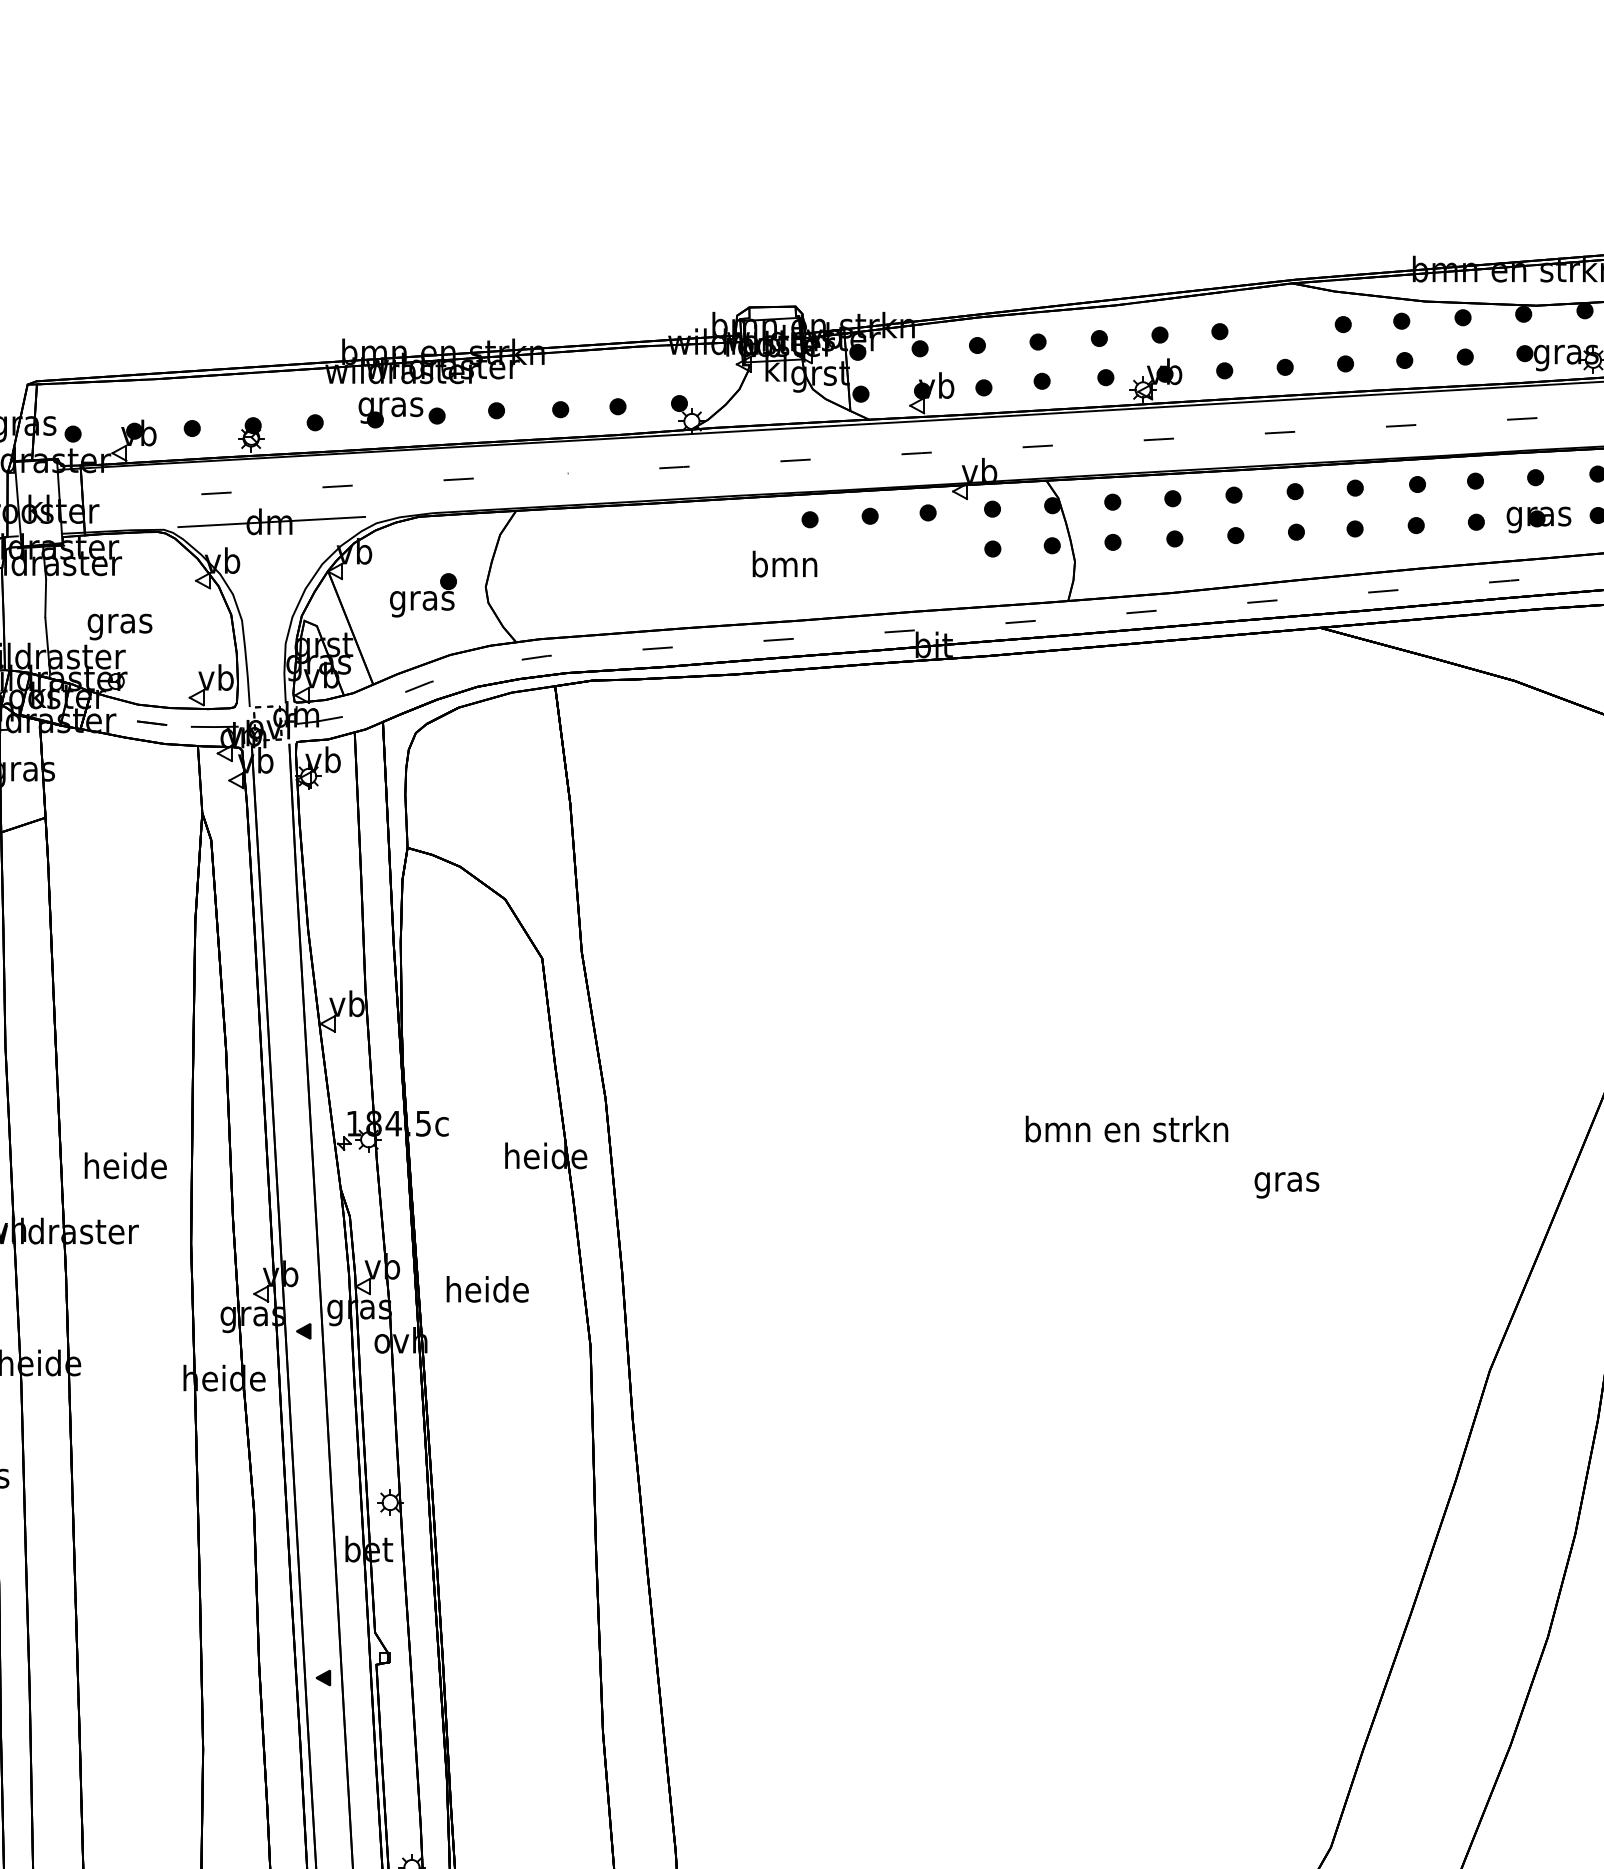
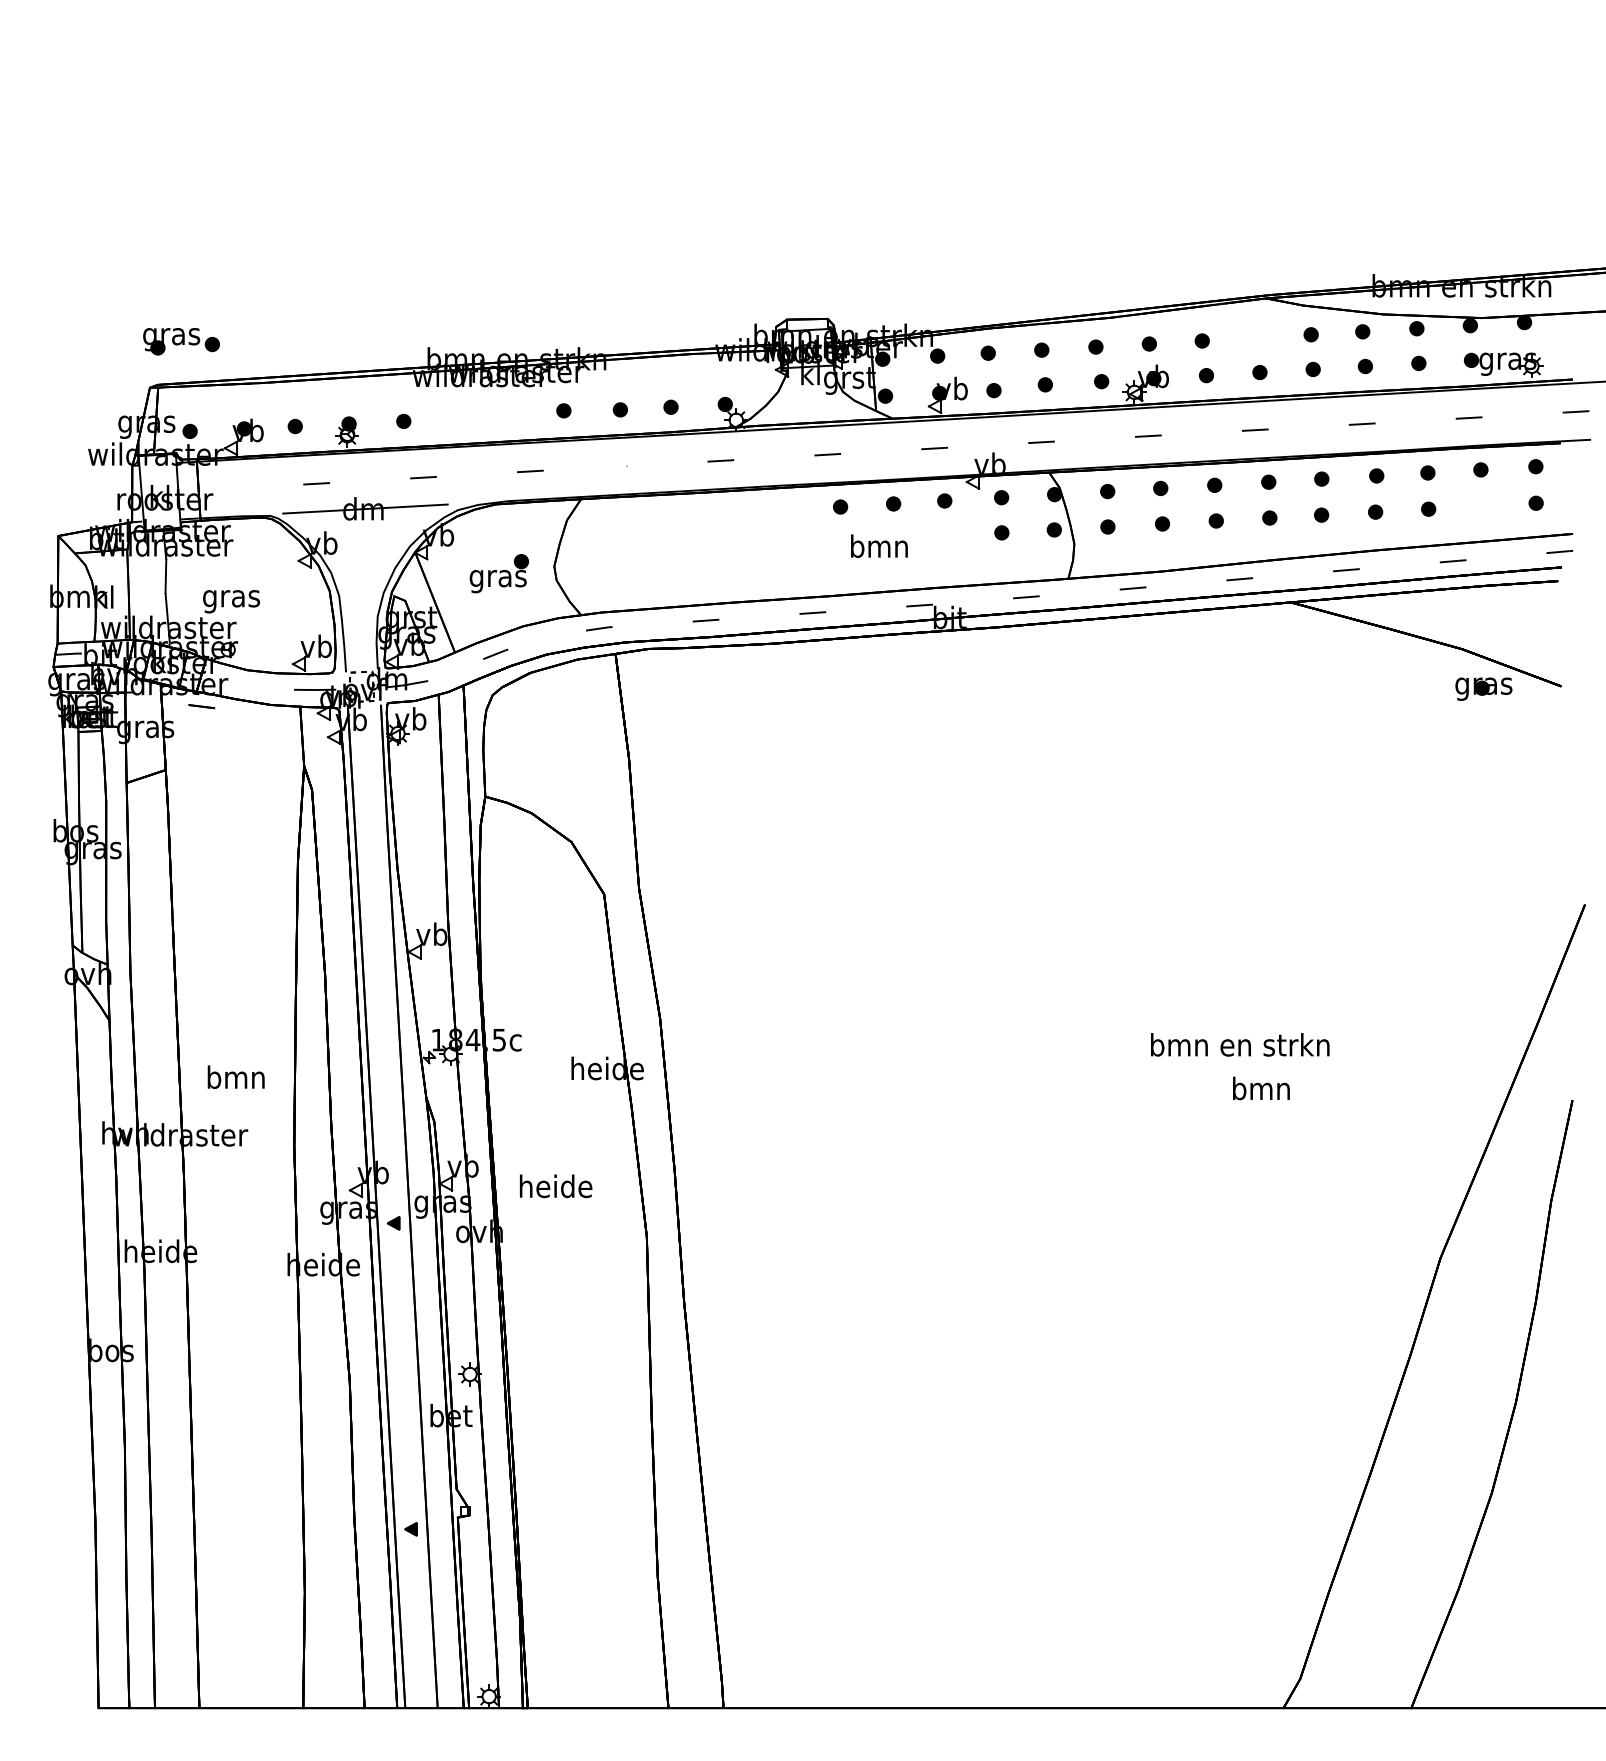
part: (402, 412) -> (181, 341), moved
part: (1538, 519) -> (1483, 688), moved
text: (785, 563) -> (879, 545), moved
line: (151, 723) -> (201, 706), moved
text: (1127, 1128) -> (1240, 1044), moved
text: (125, 1164) -> (236, 1076), heide -> bmn
text: (1287, 1181) -> (1261, 1091), gras -> bmn

